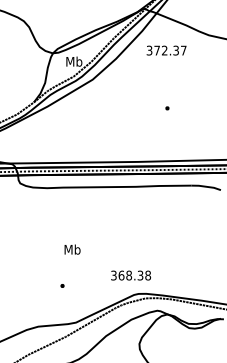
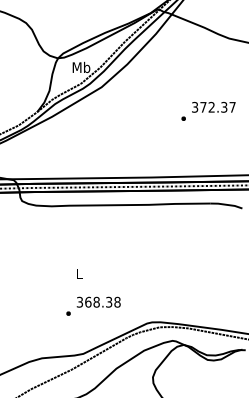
text: (166, 50) -> (213, 107), moved
text: (72, 249) -> (79, 273), Mb -> L
text: (130, 274) -> (98, 301), moved

